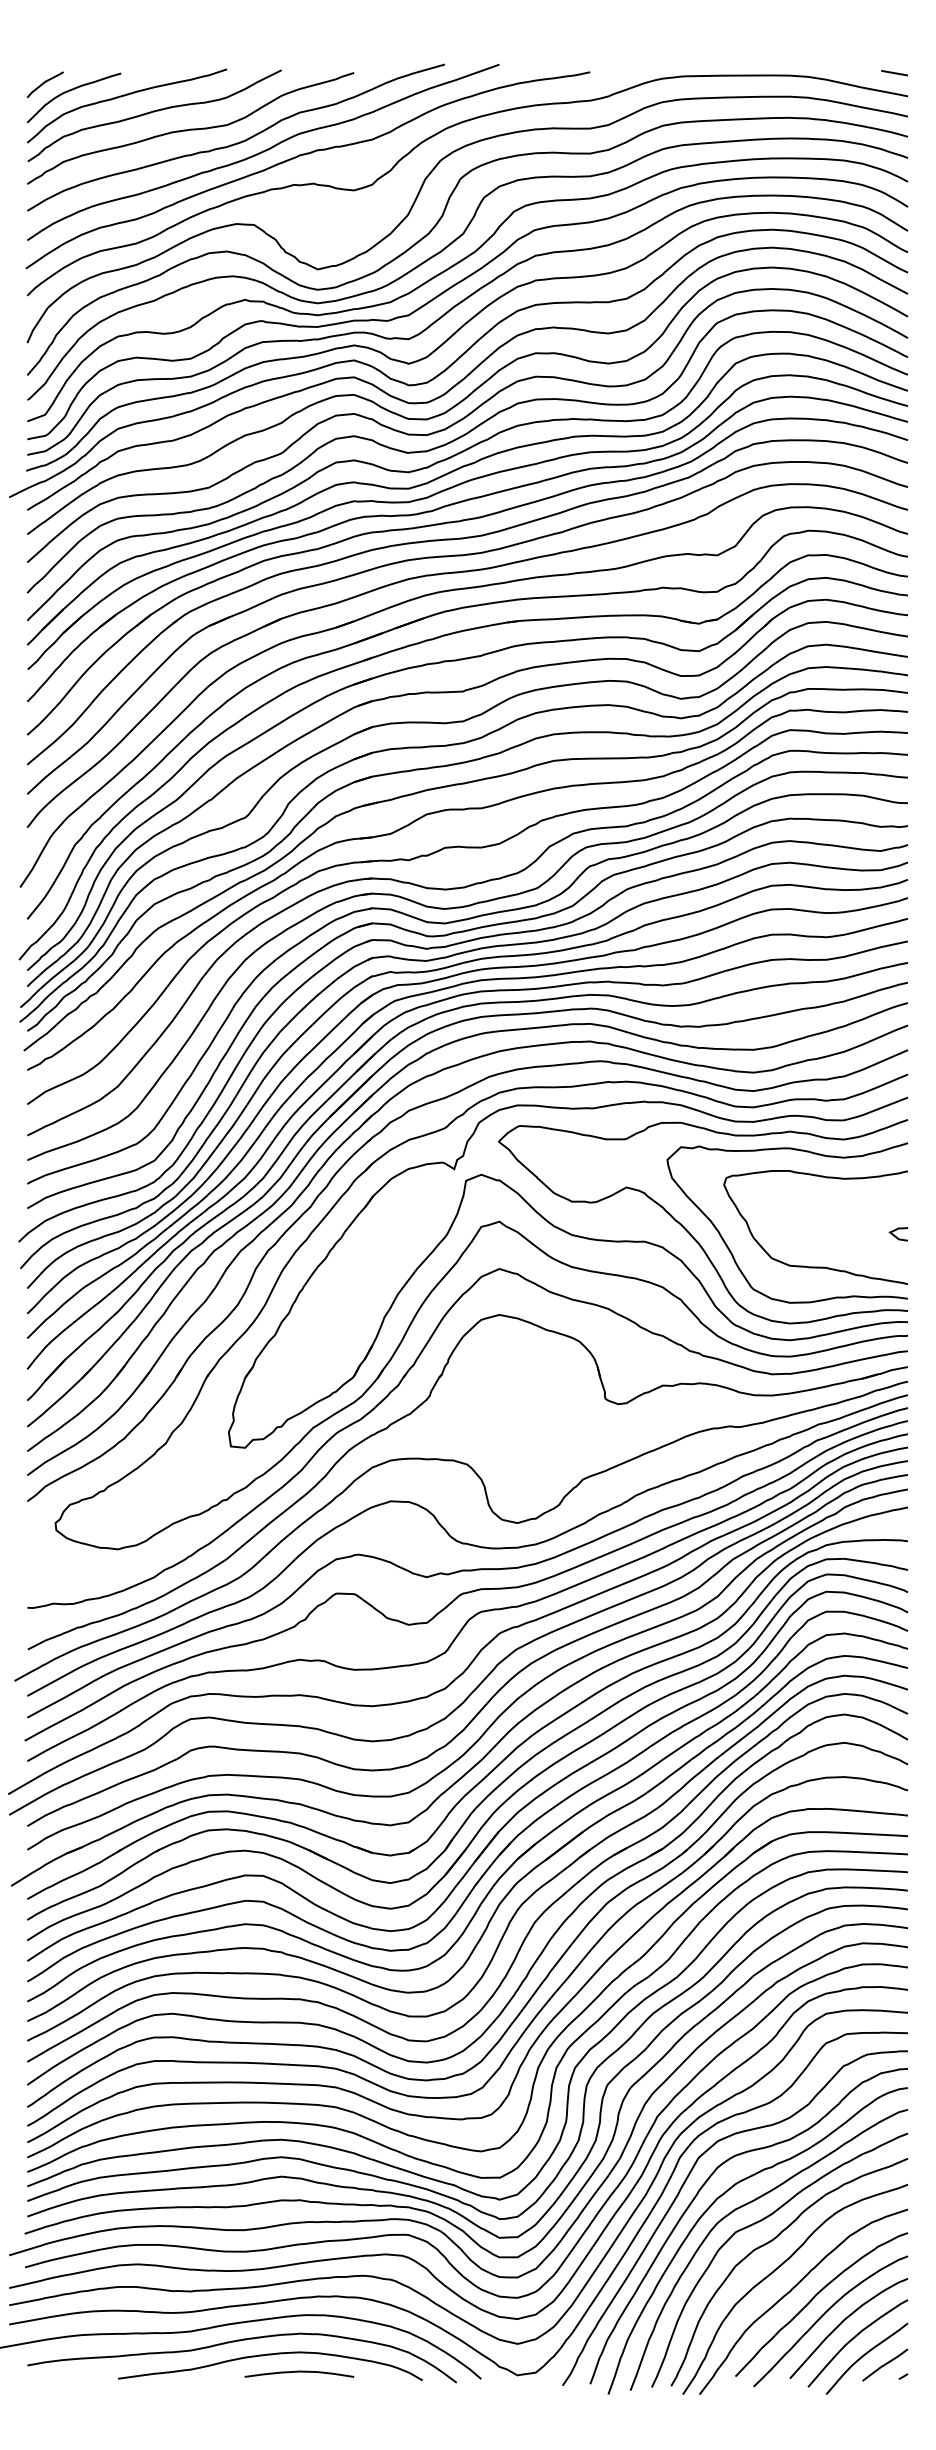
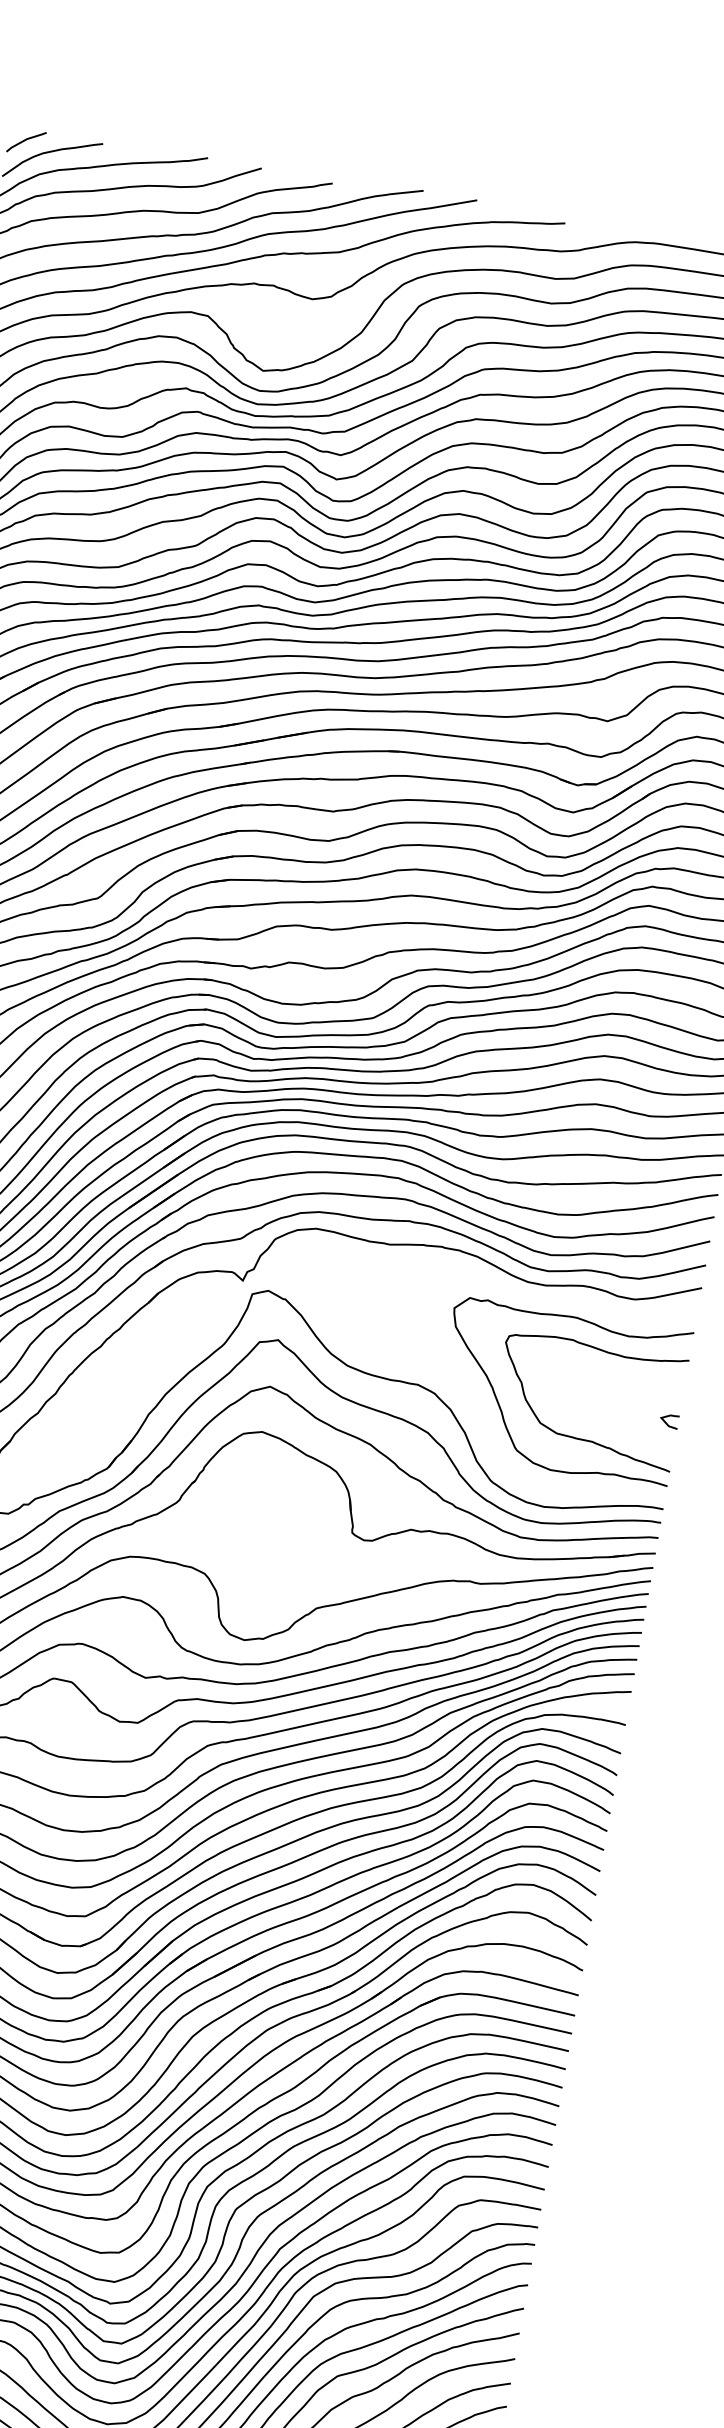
curve: (688, 1230) -> (463, 1381), removed

